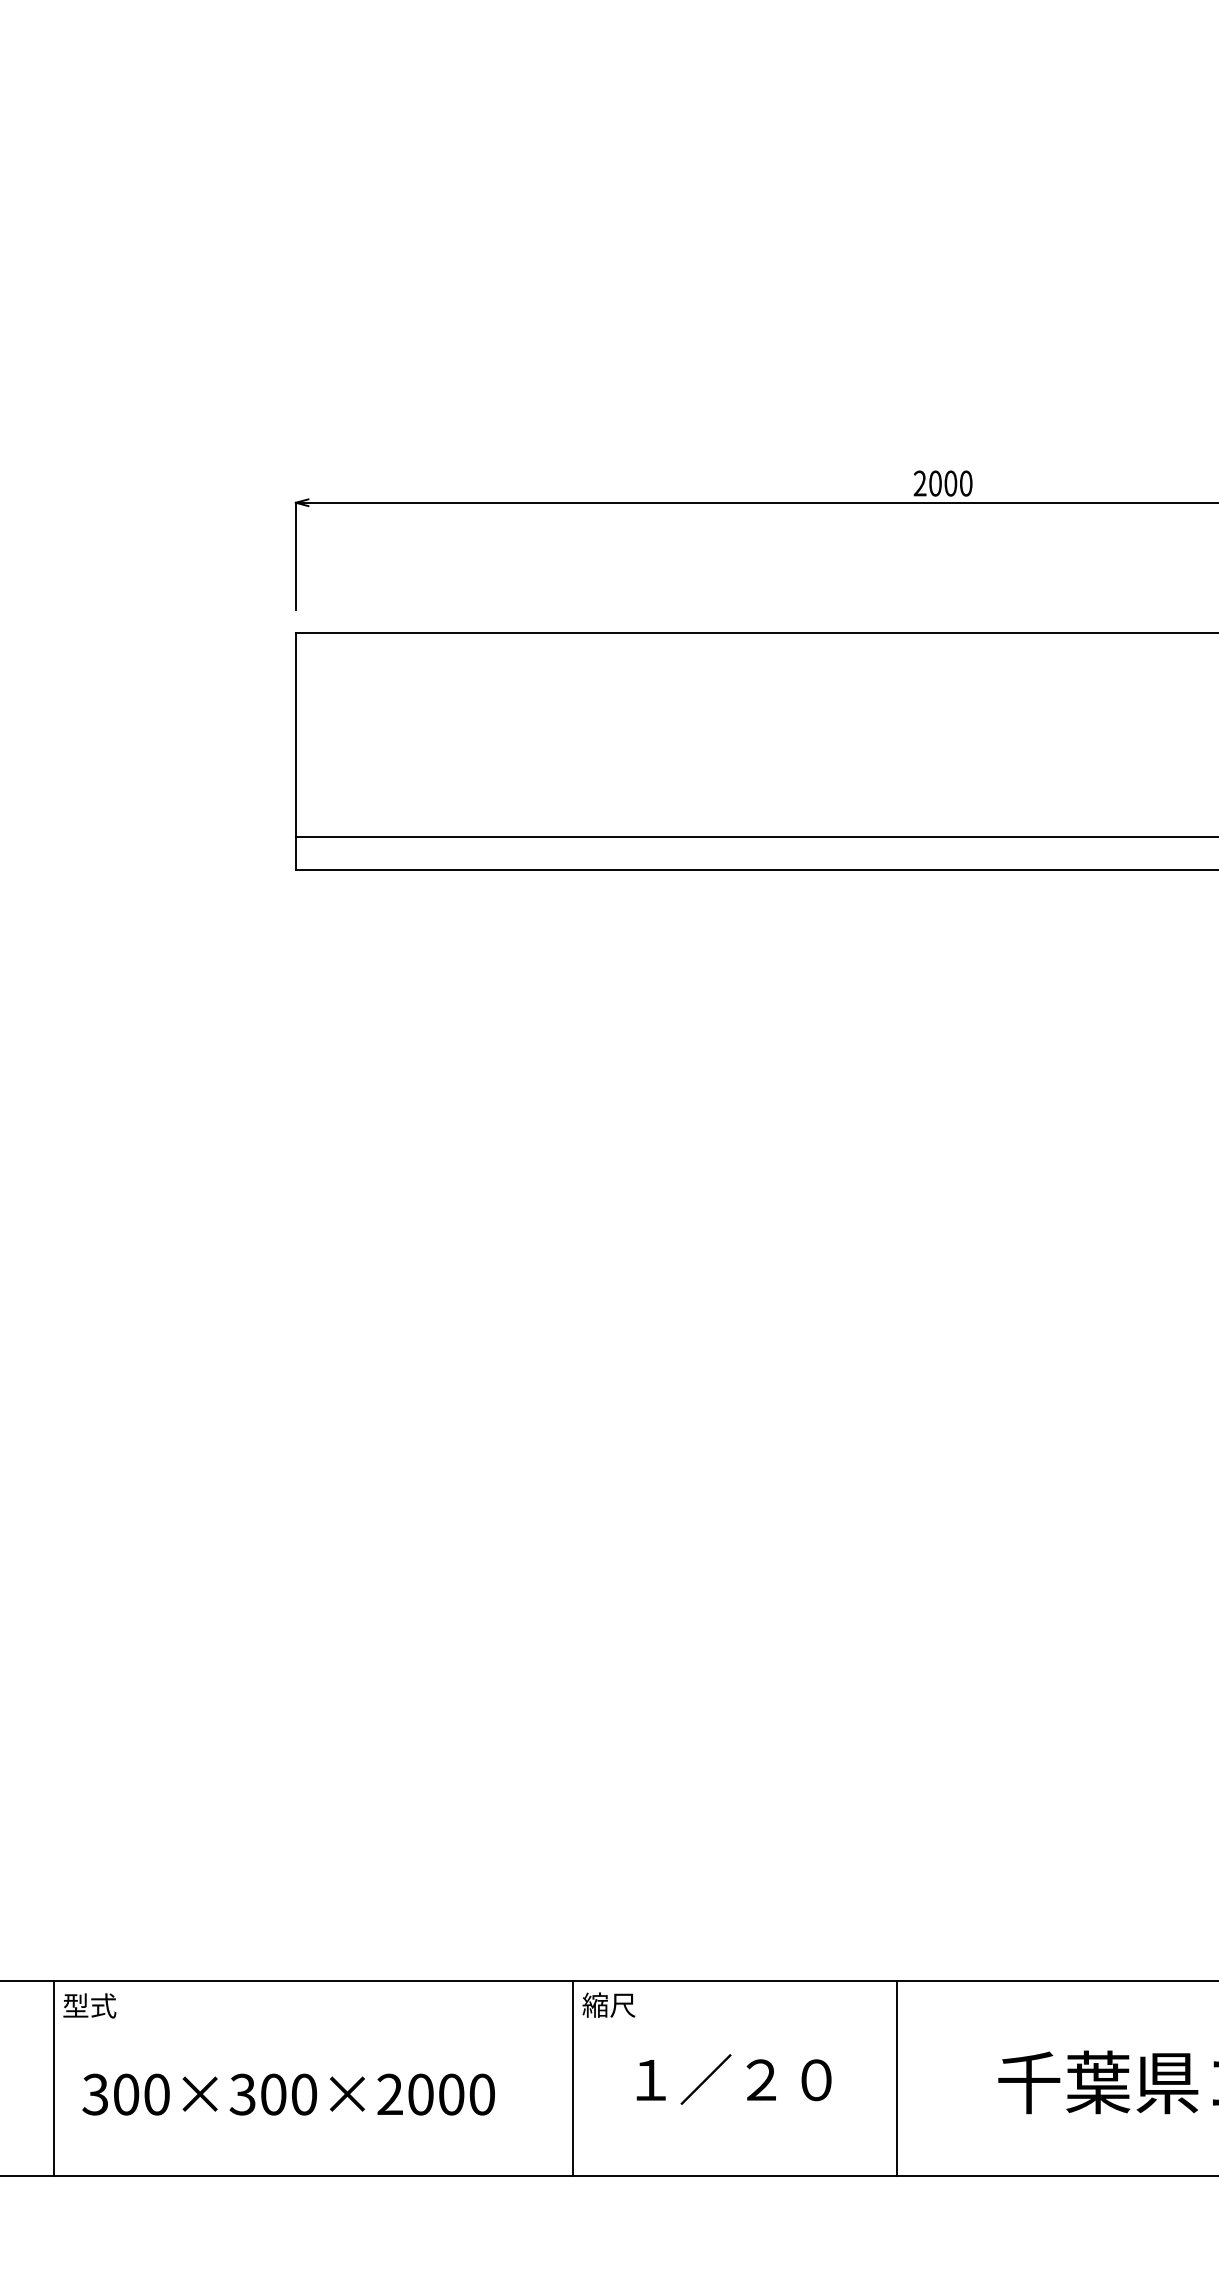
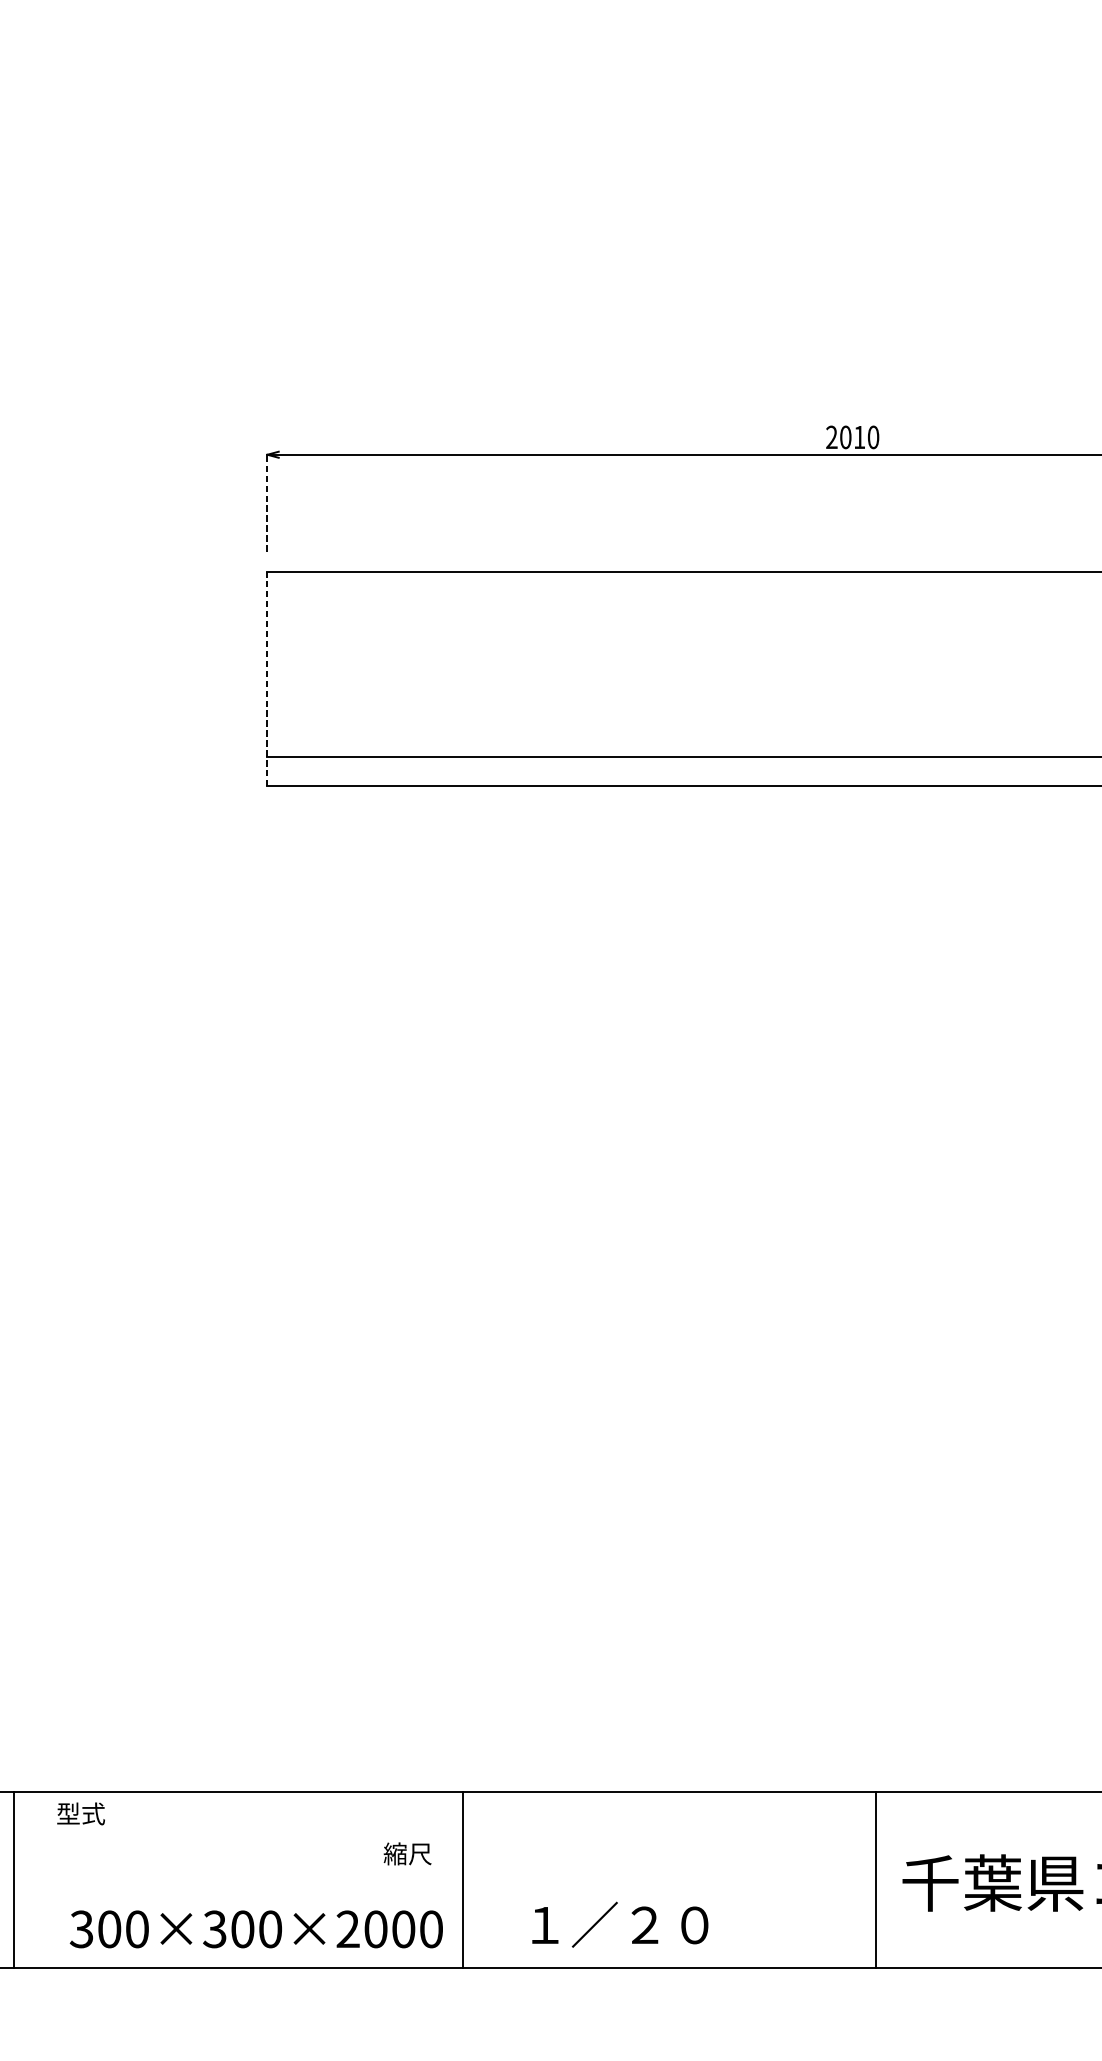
text: (950, 483) -> (859, 437), 2000 -> 2010
line: (295, 556) -> (267, 503), solid -> dashed
line: (295, 750) -> (267, 678), solid -> dashed
text: (608, 2004) -> (407, 1853), moved
line: (53, 2078) -> (13, 1879), moved
line: (572, 2078) -> (462, 1879), moved
line: (897, 2078) -> (875, 1879), moved
text: (733, 2079) -> (619, 1924), moved
text: (288, 2094) -> (256, 1929), moved

